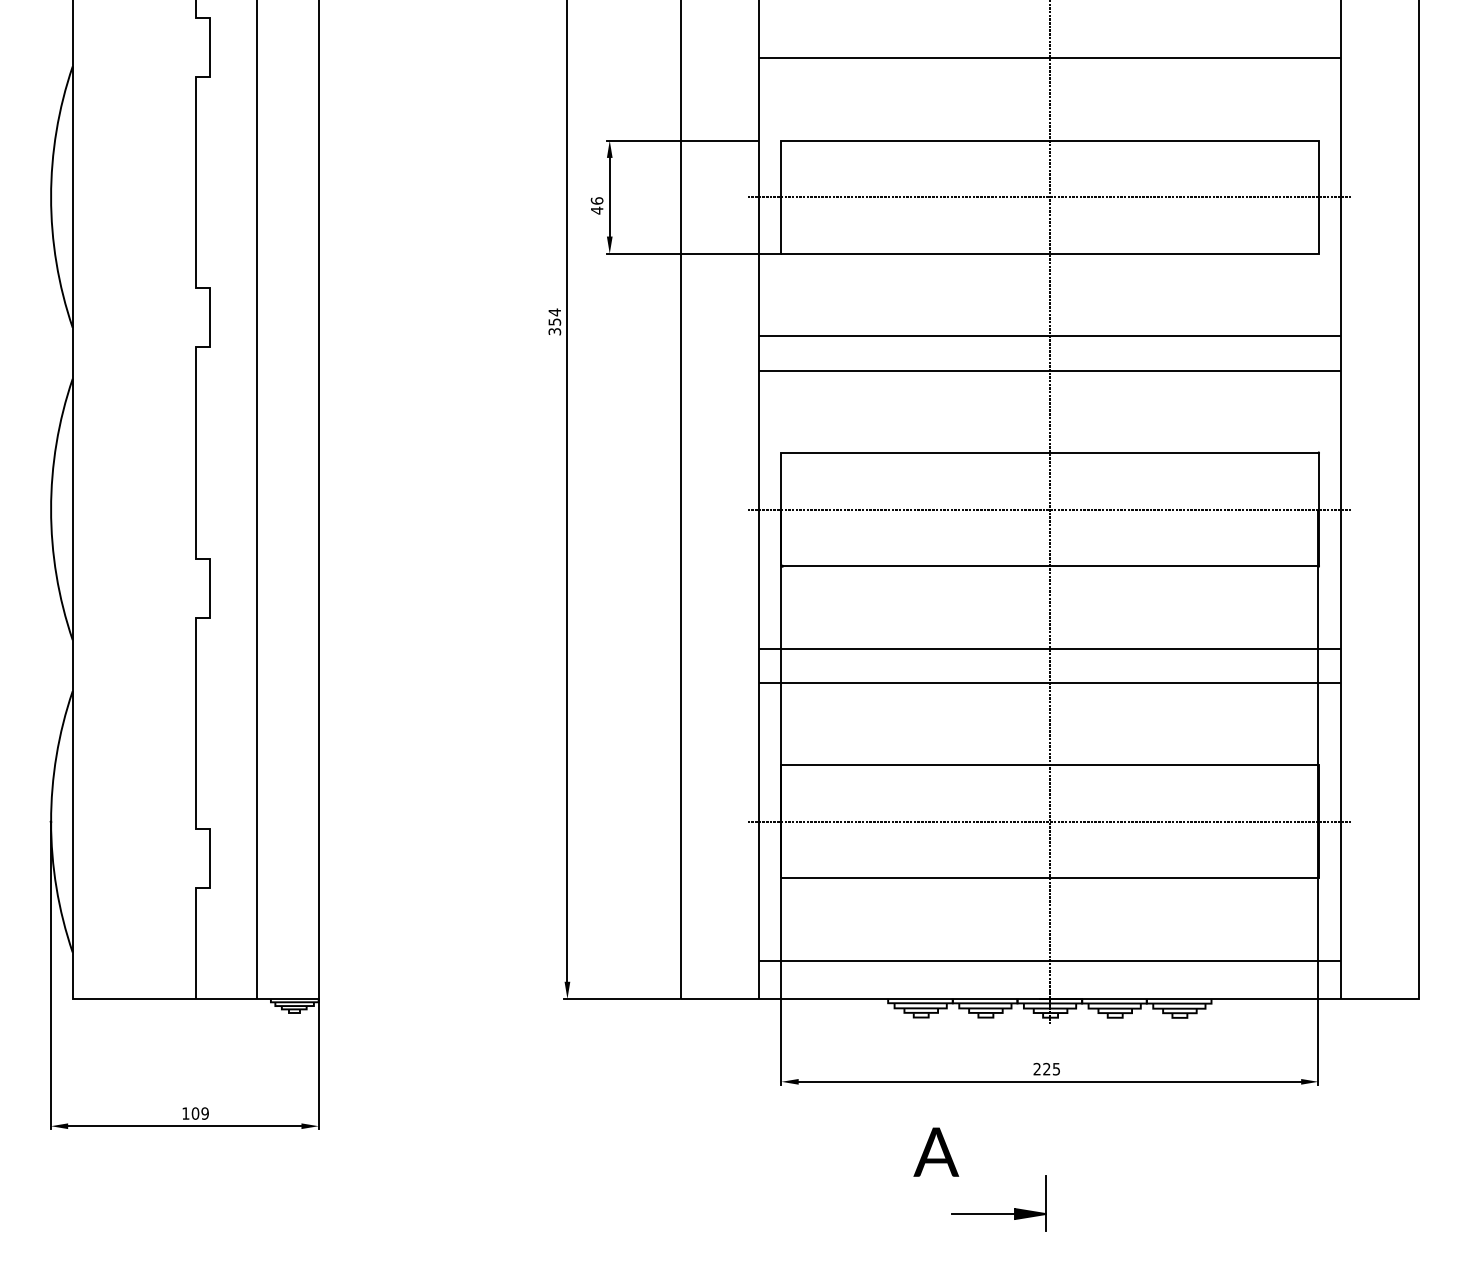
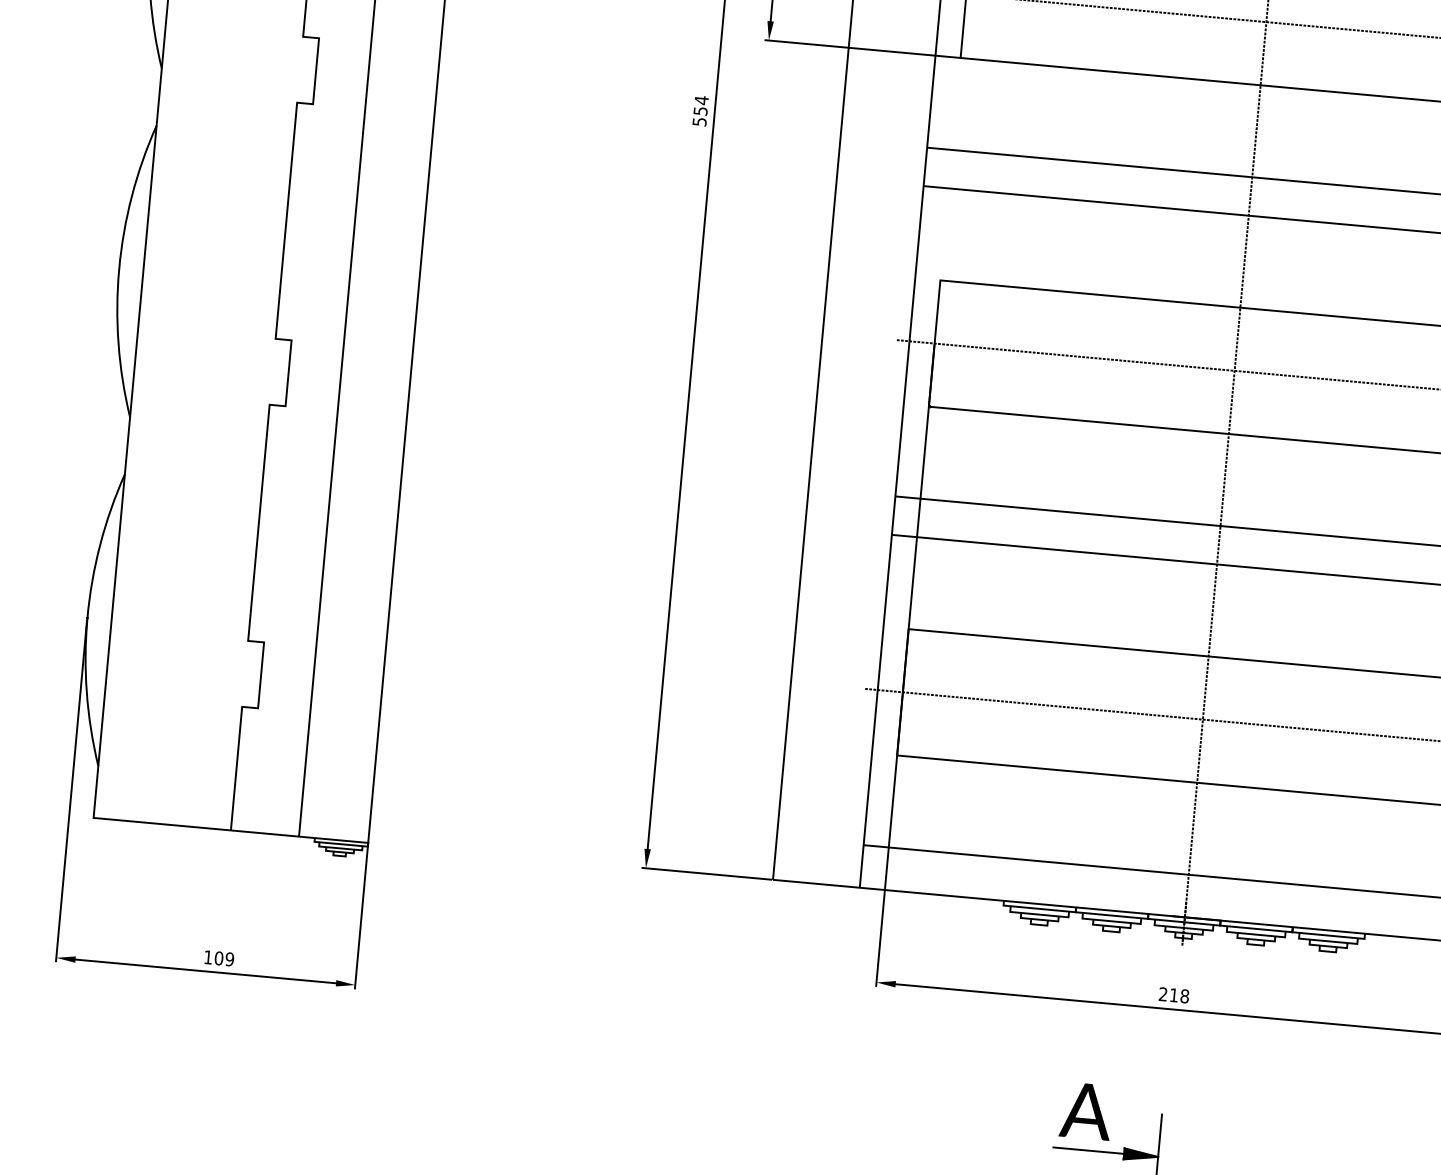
text: (554, 331) -> (699, 121), 354 -> 554
text: (1051, 1068) -> (1179, 995), 225 -> 218
text: (936, 1151) -> (1086, 1110), moved

